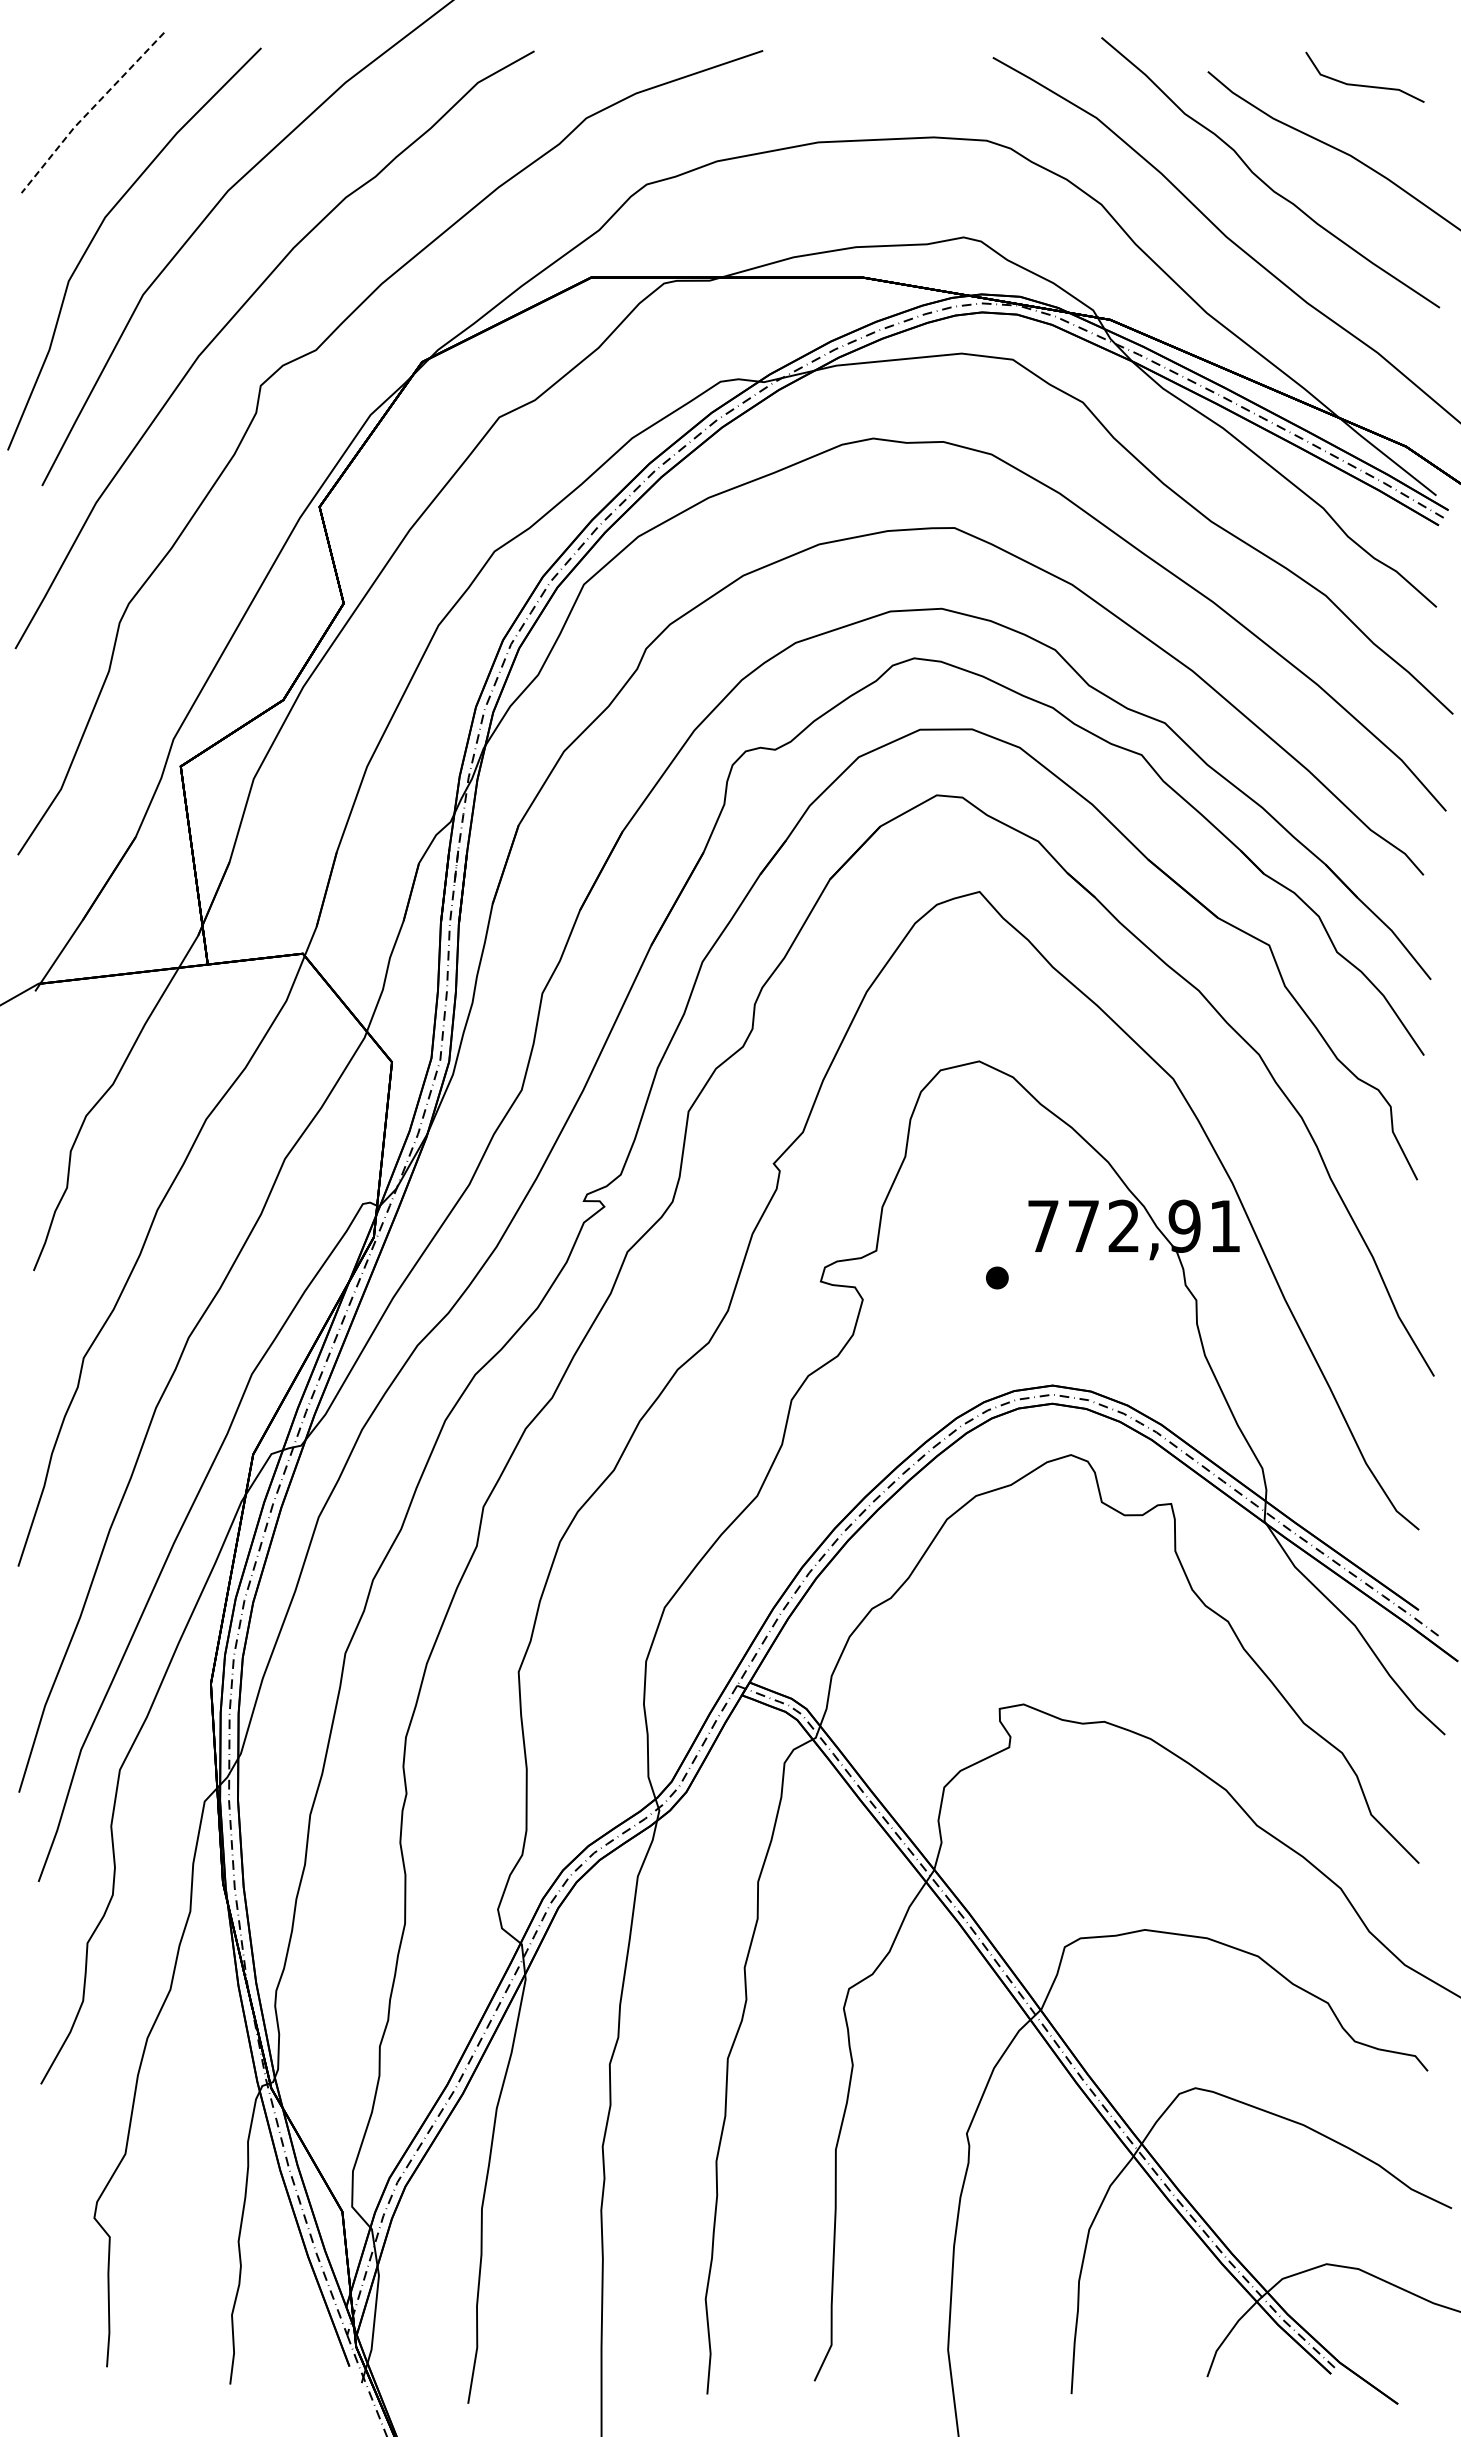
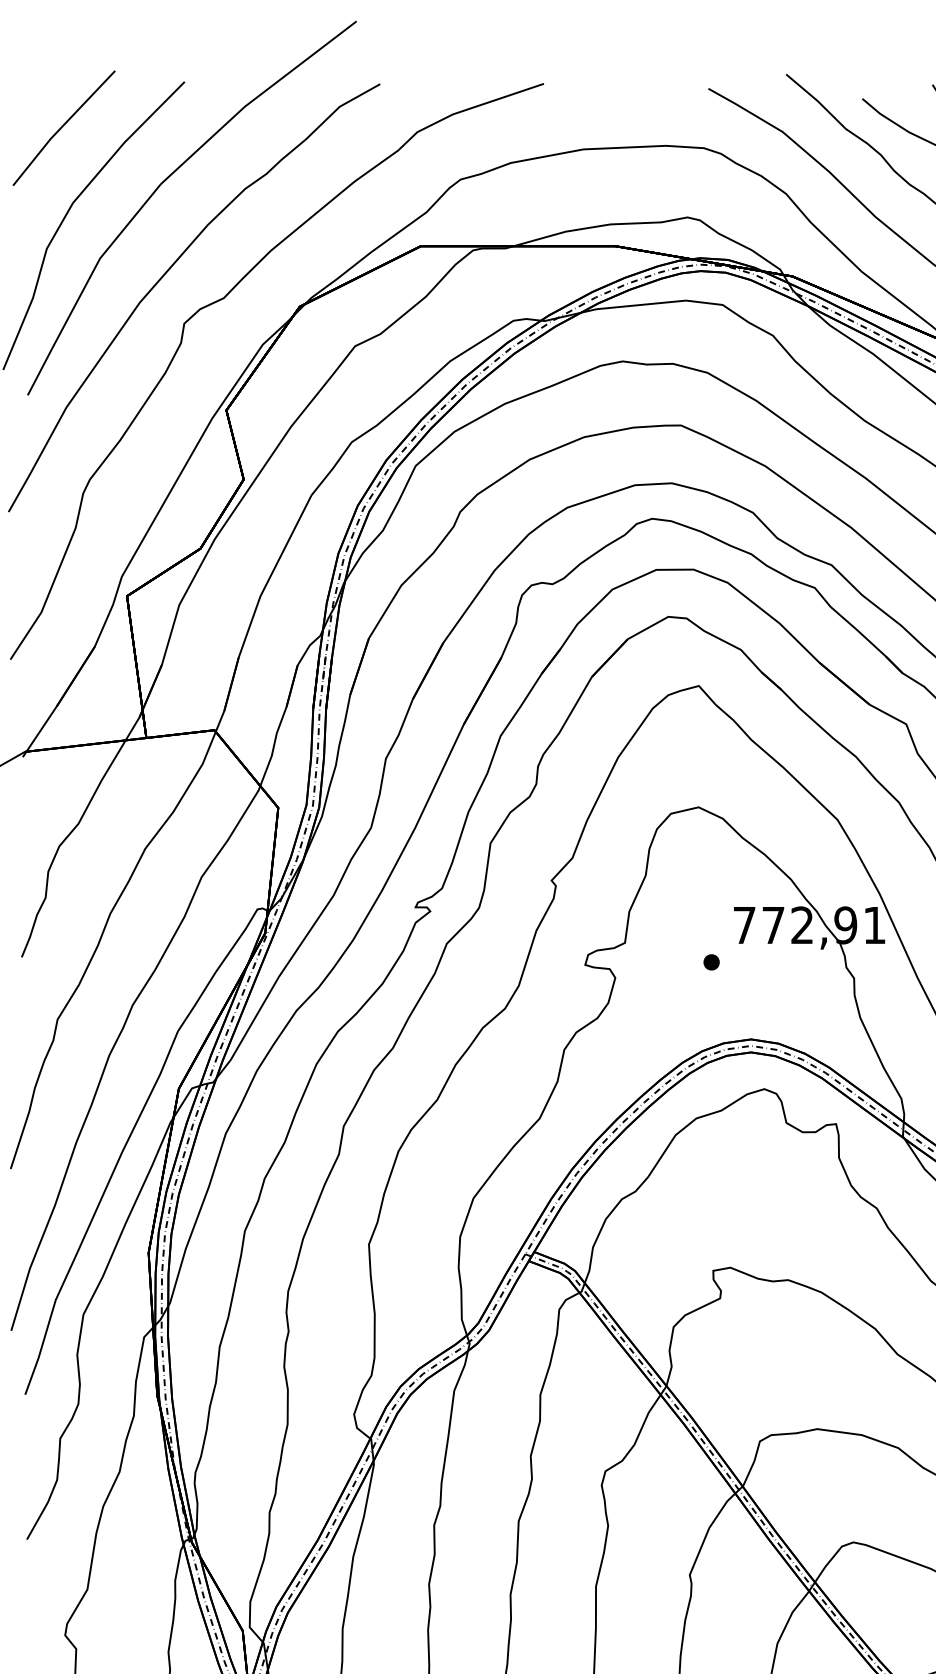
line: (90, 111) -> (62, 127), dashed -> solid

